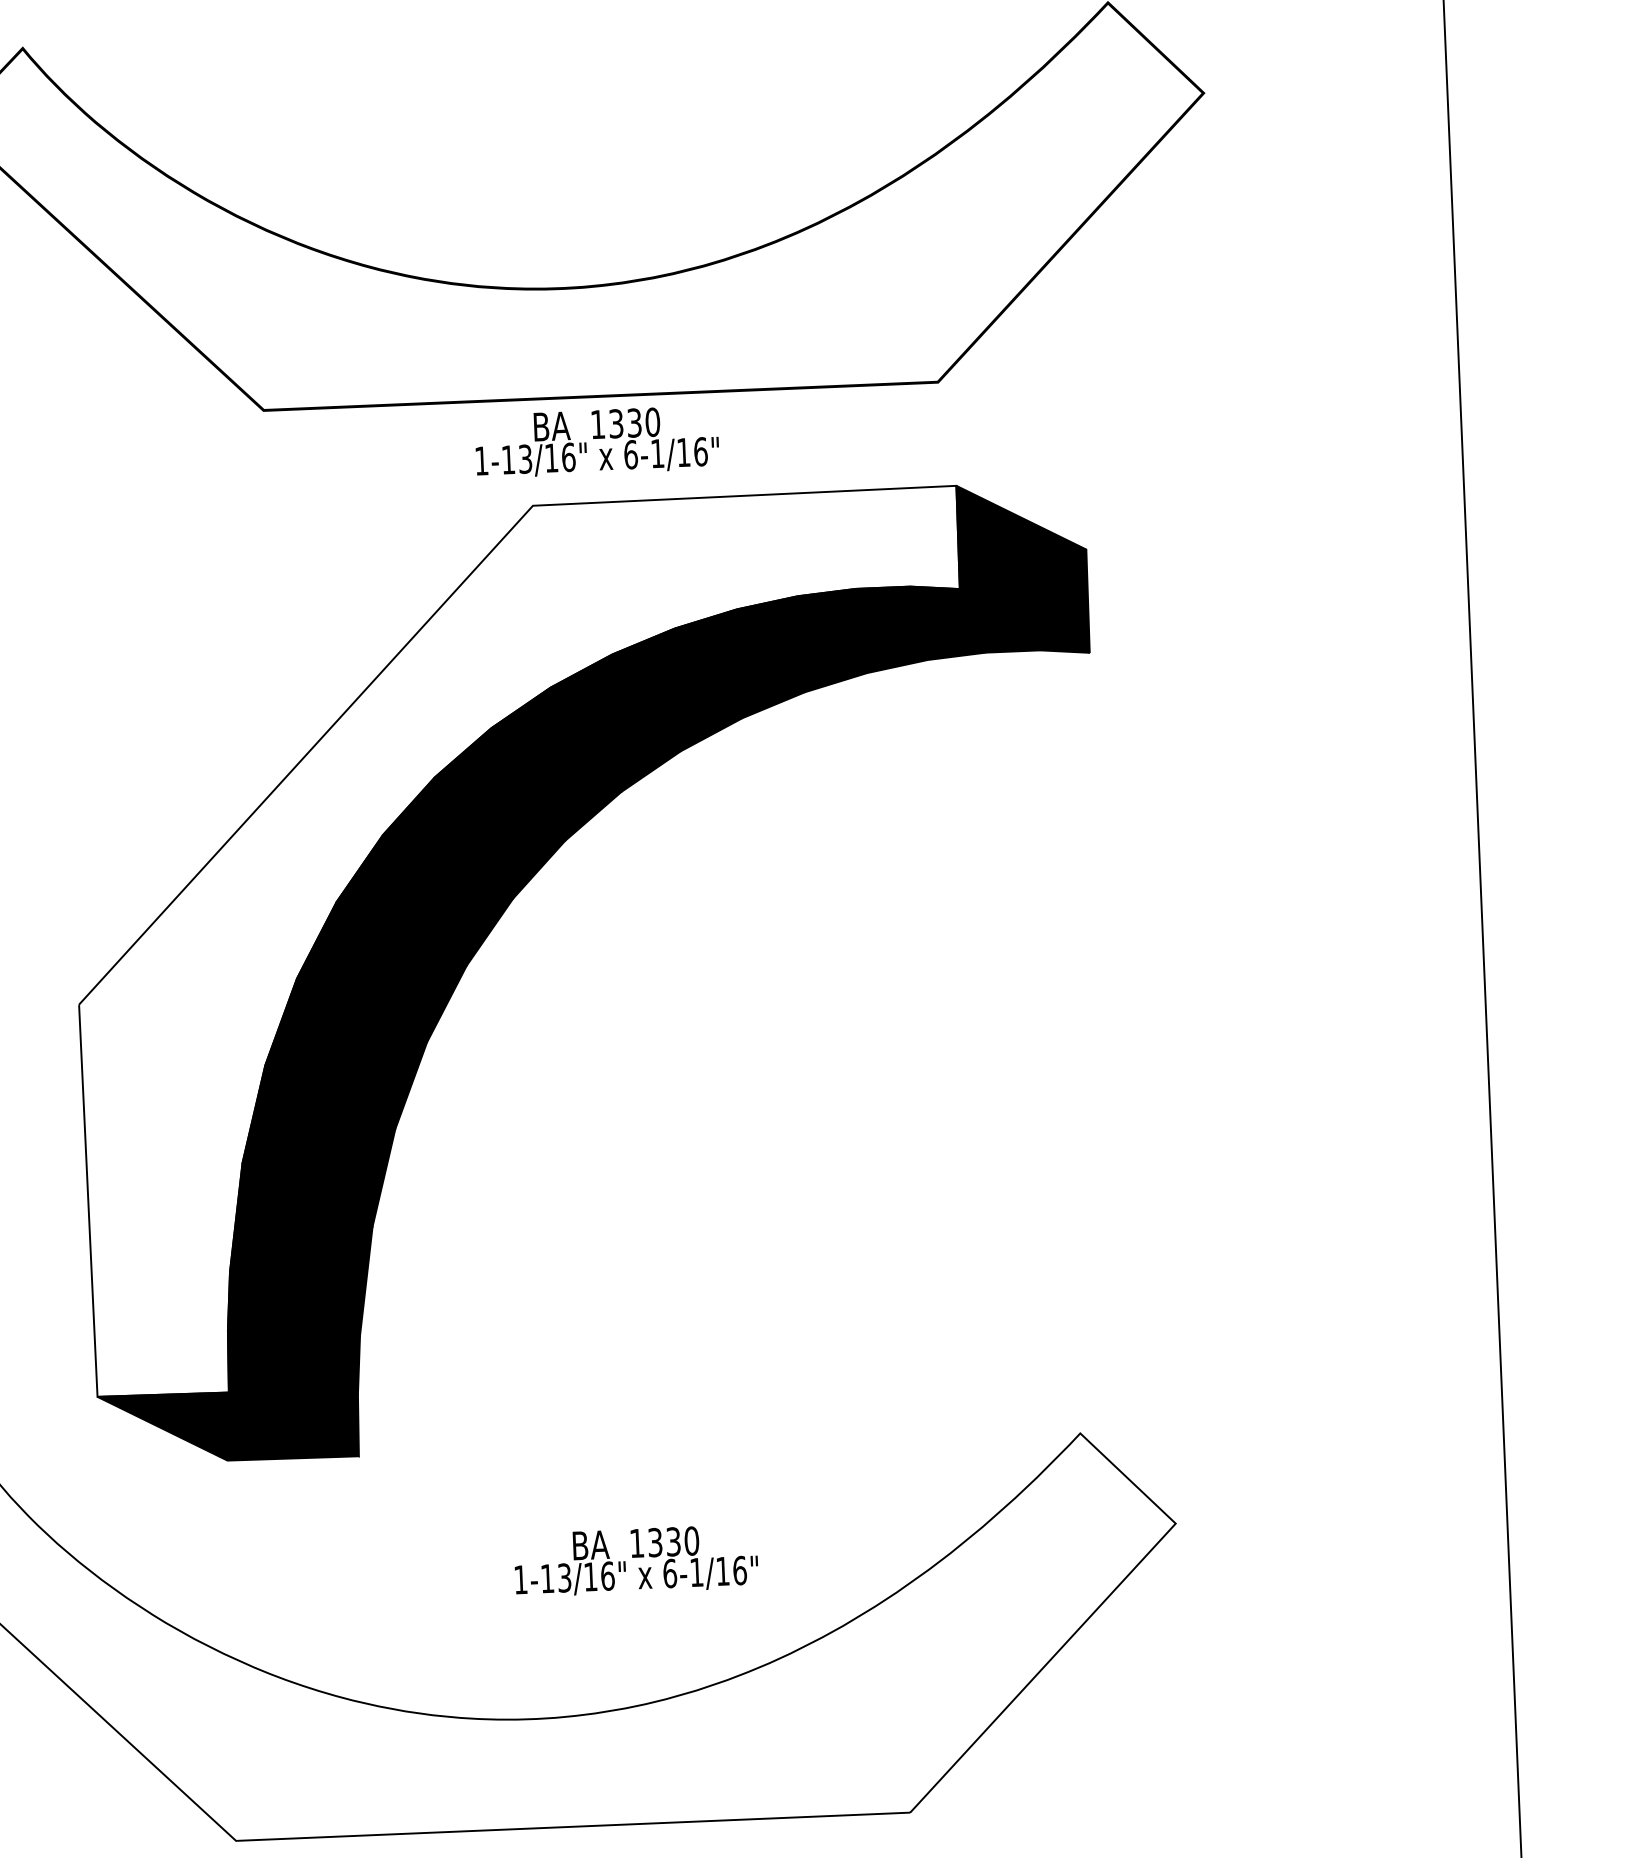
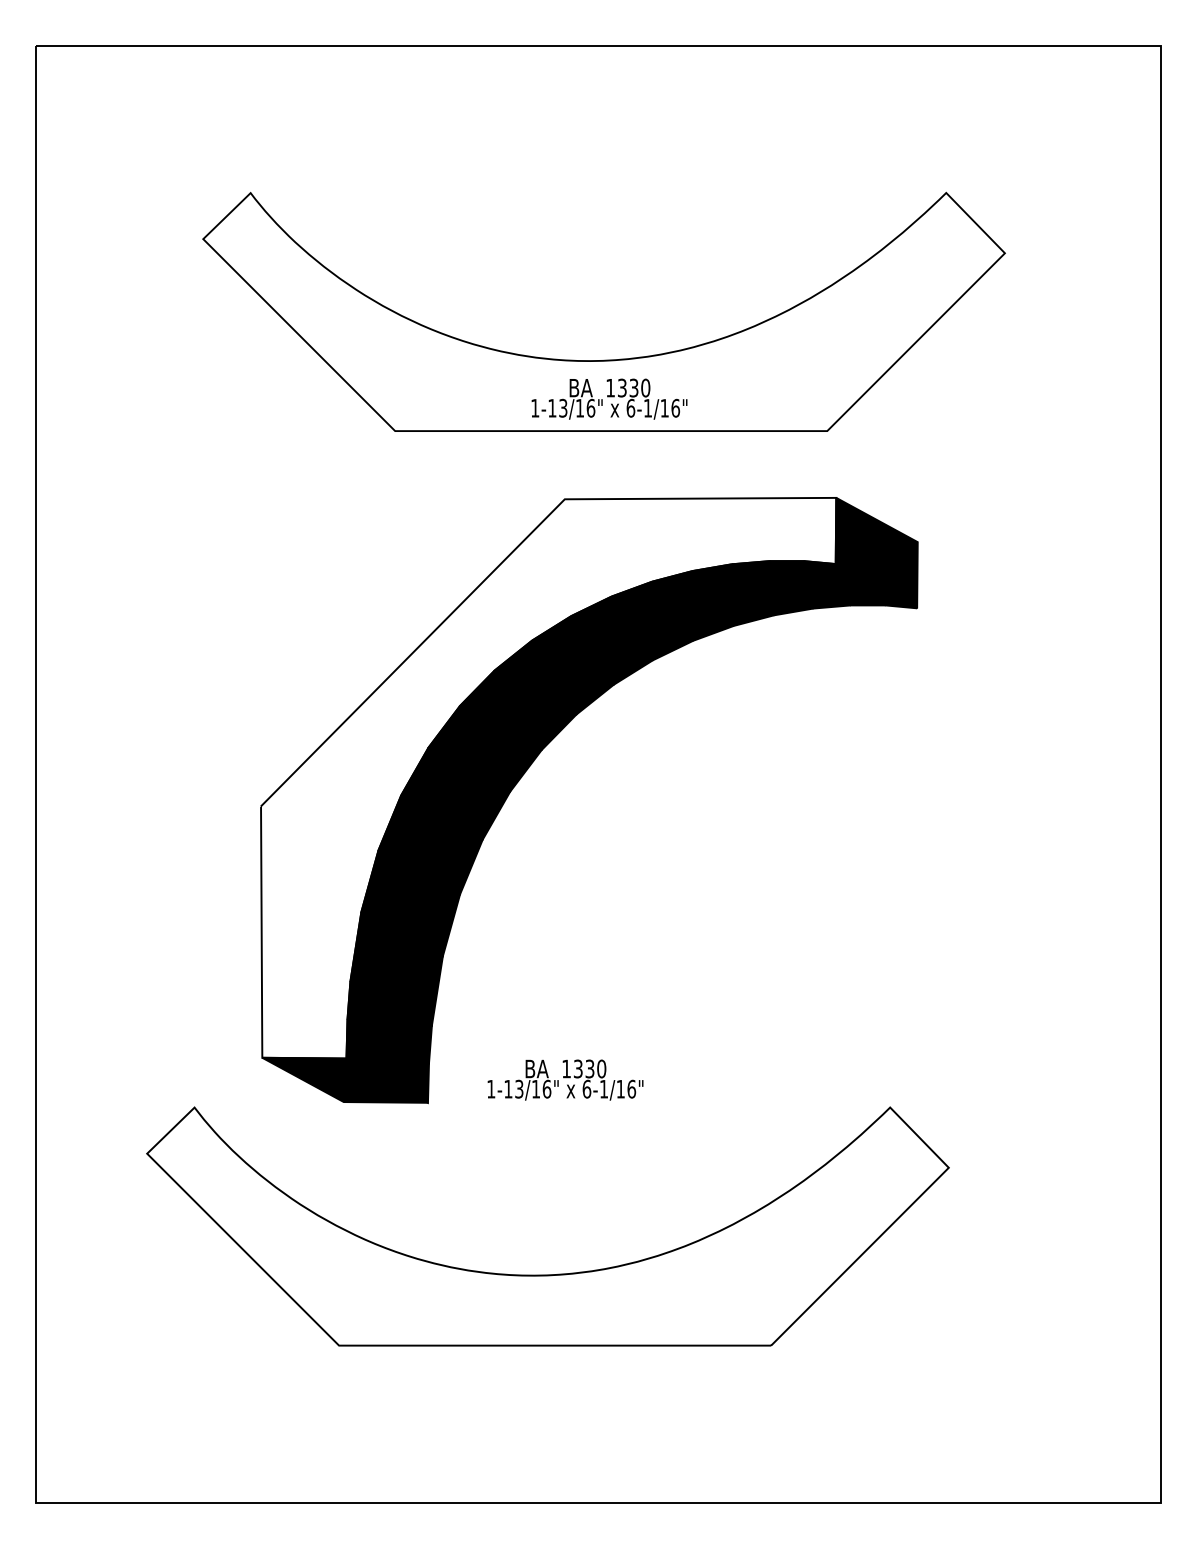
text: (596, 440) -> (609, 398), moved
text: (636, 1559) -> (565, 1079), moved

